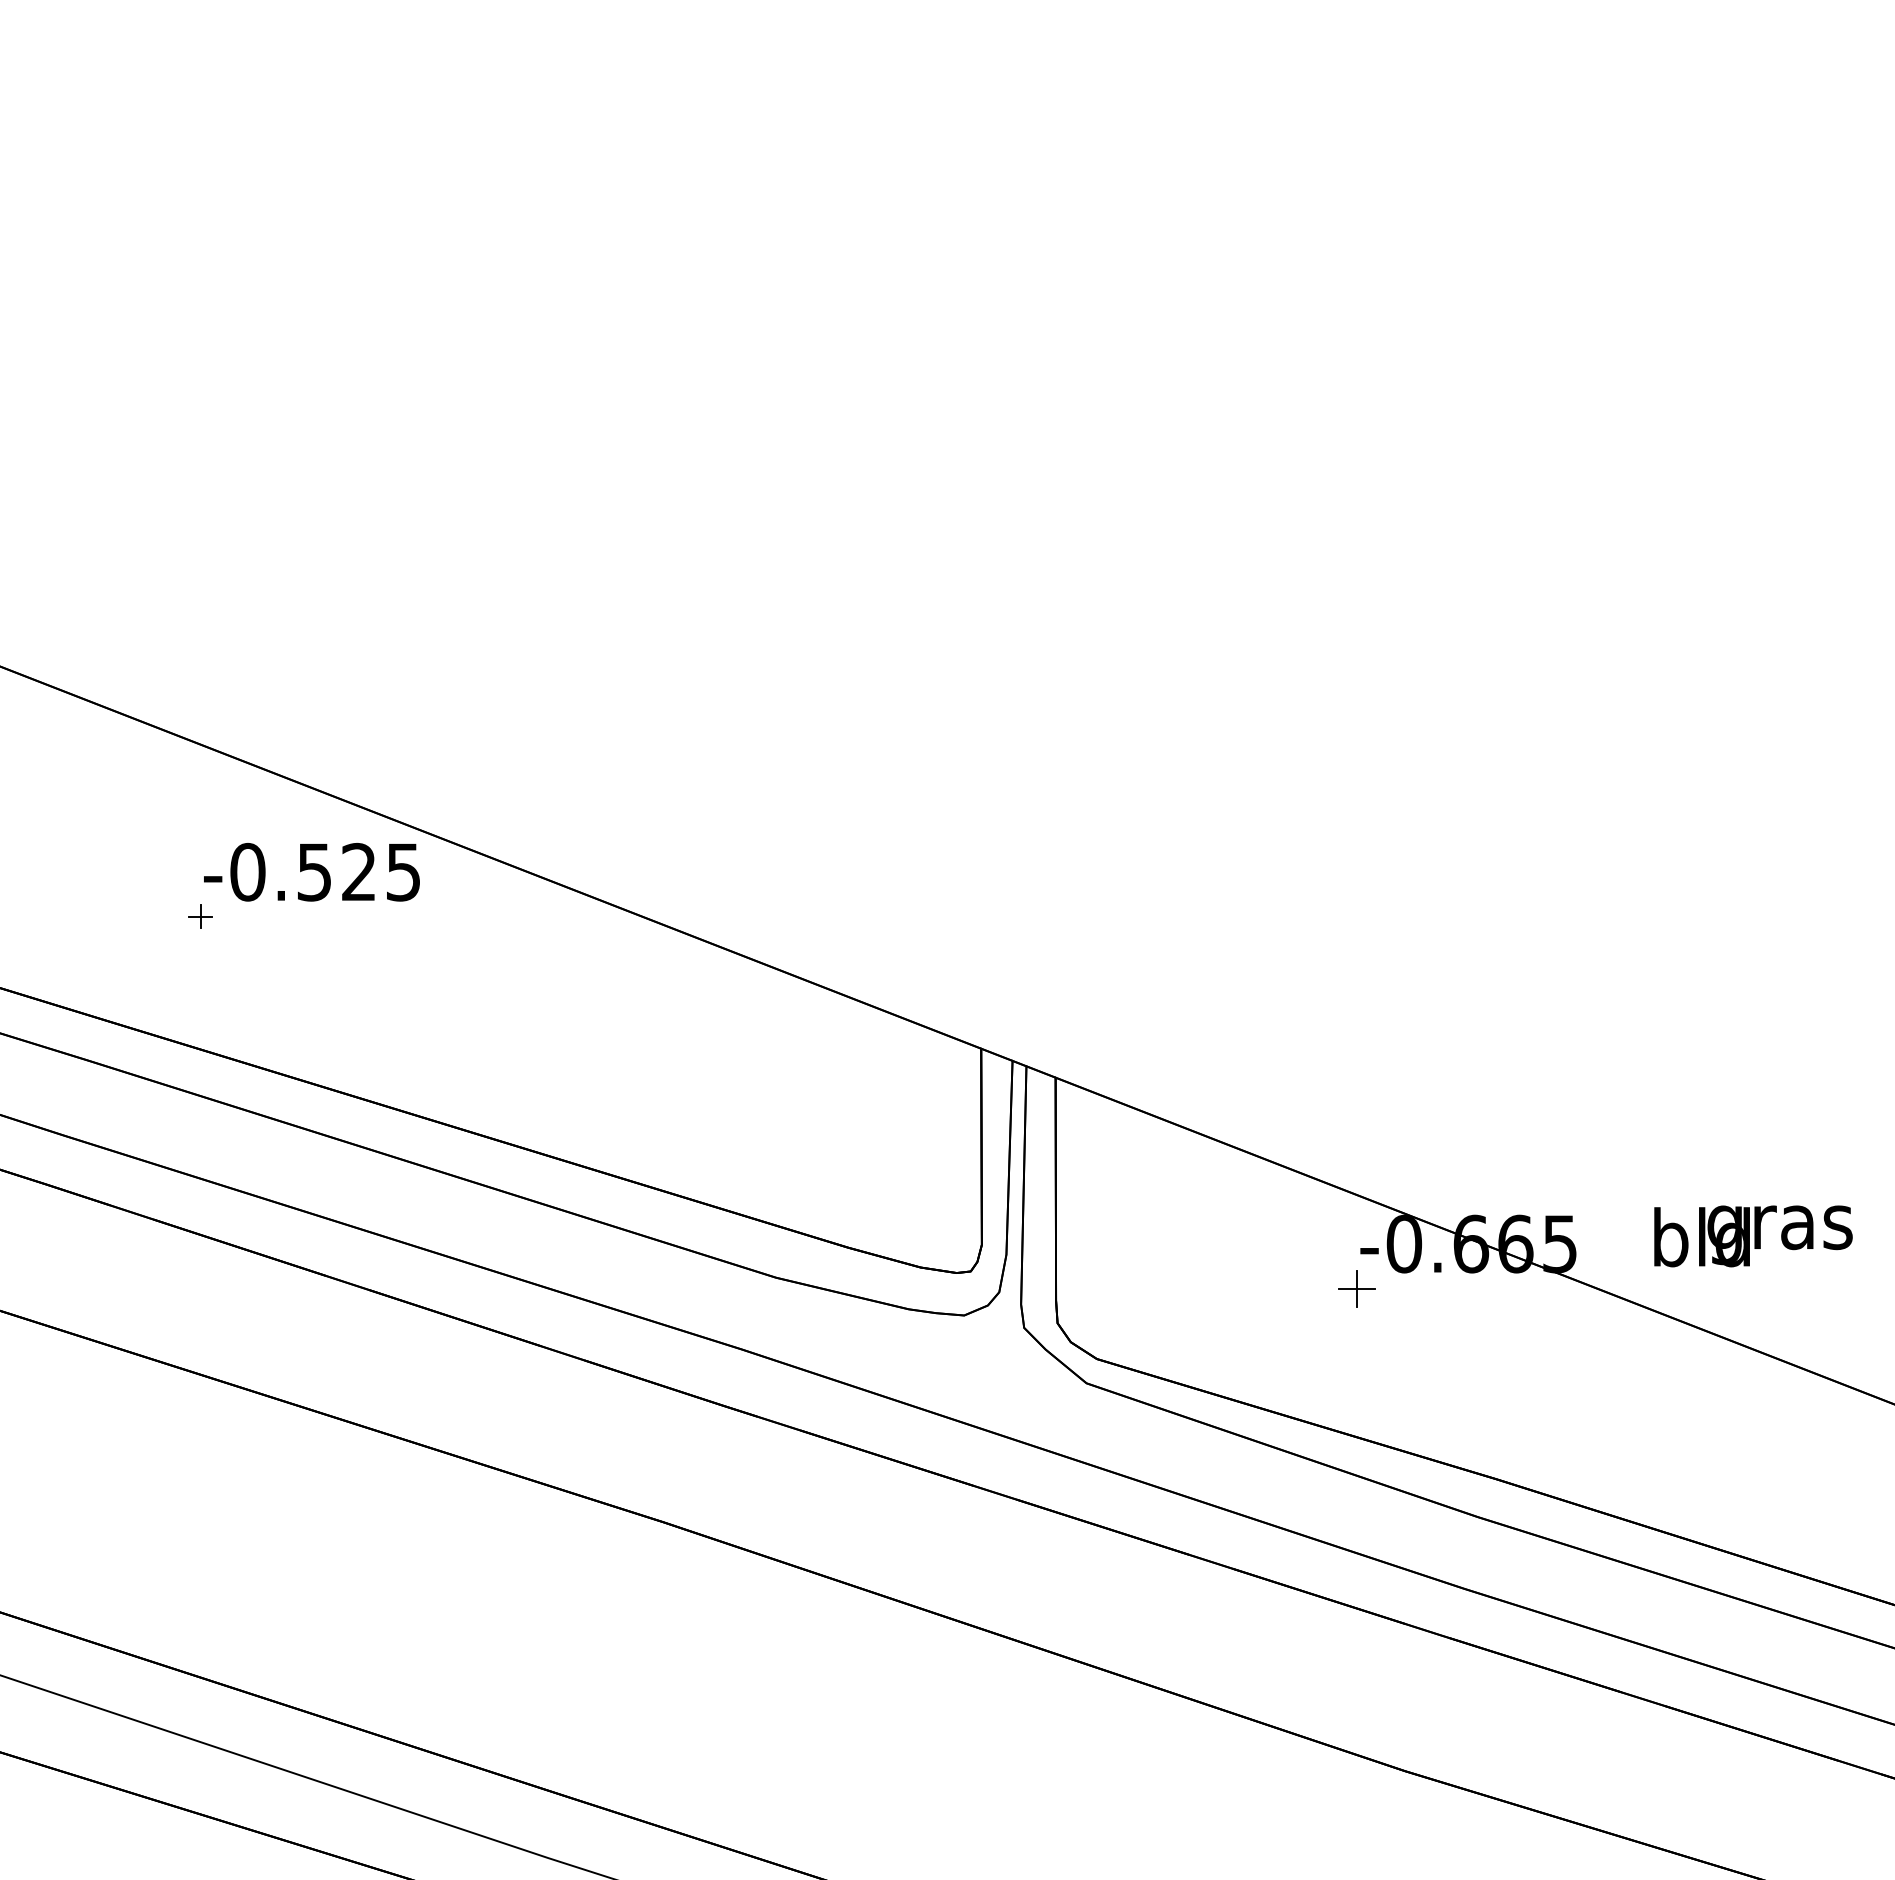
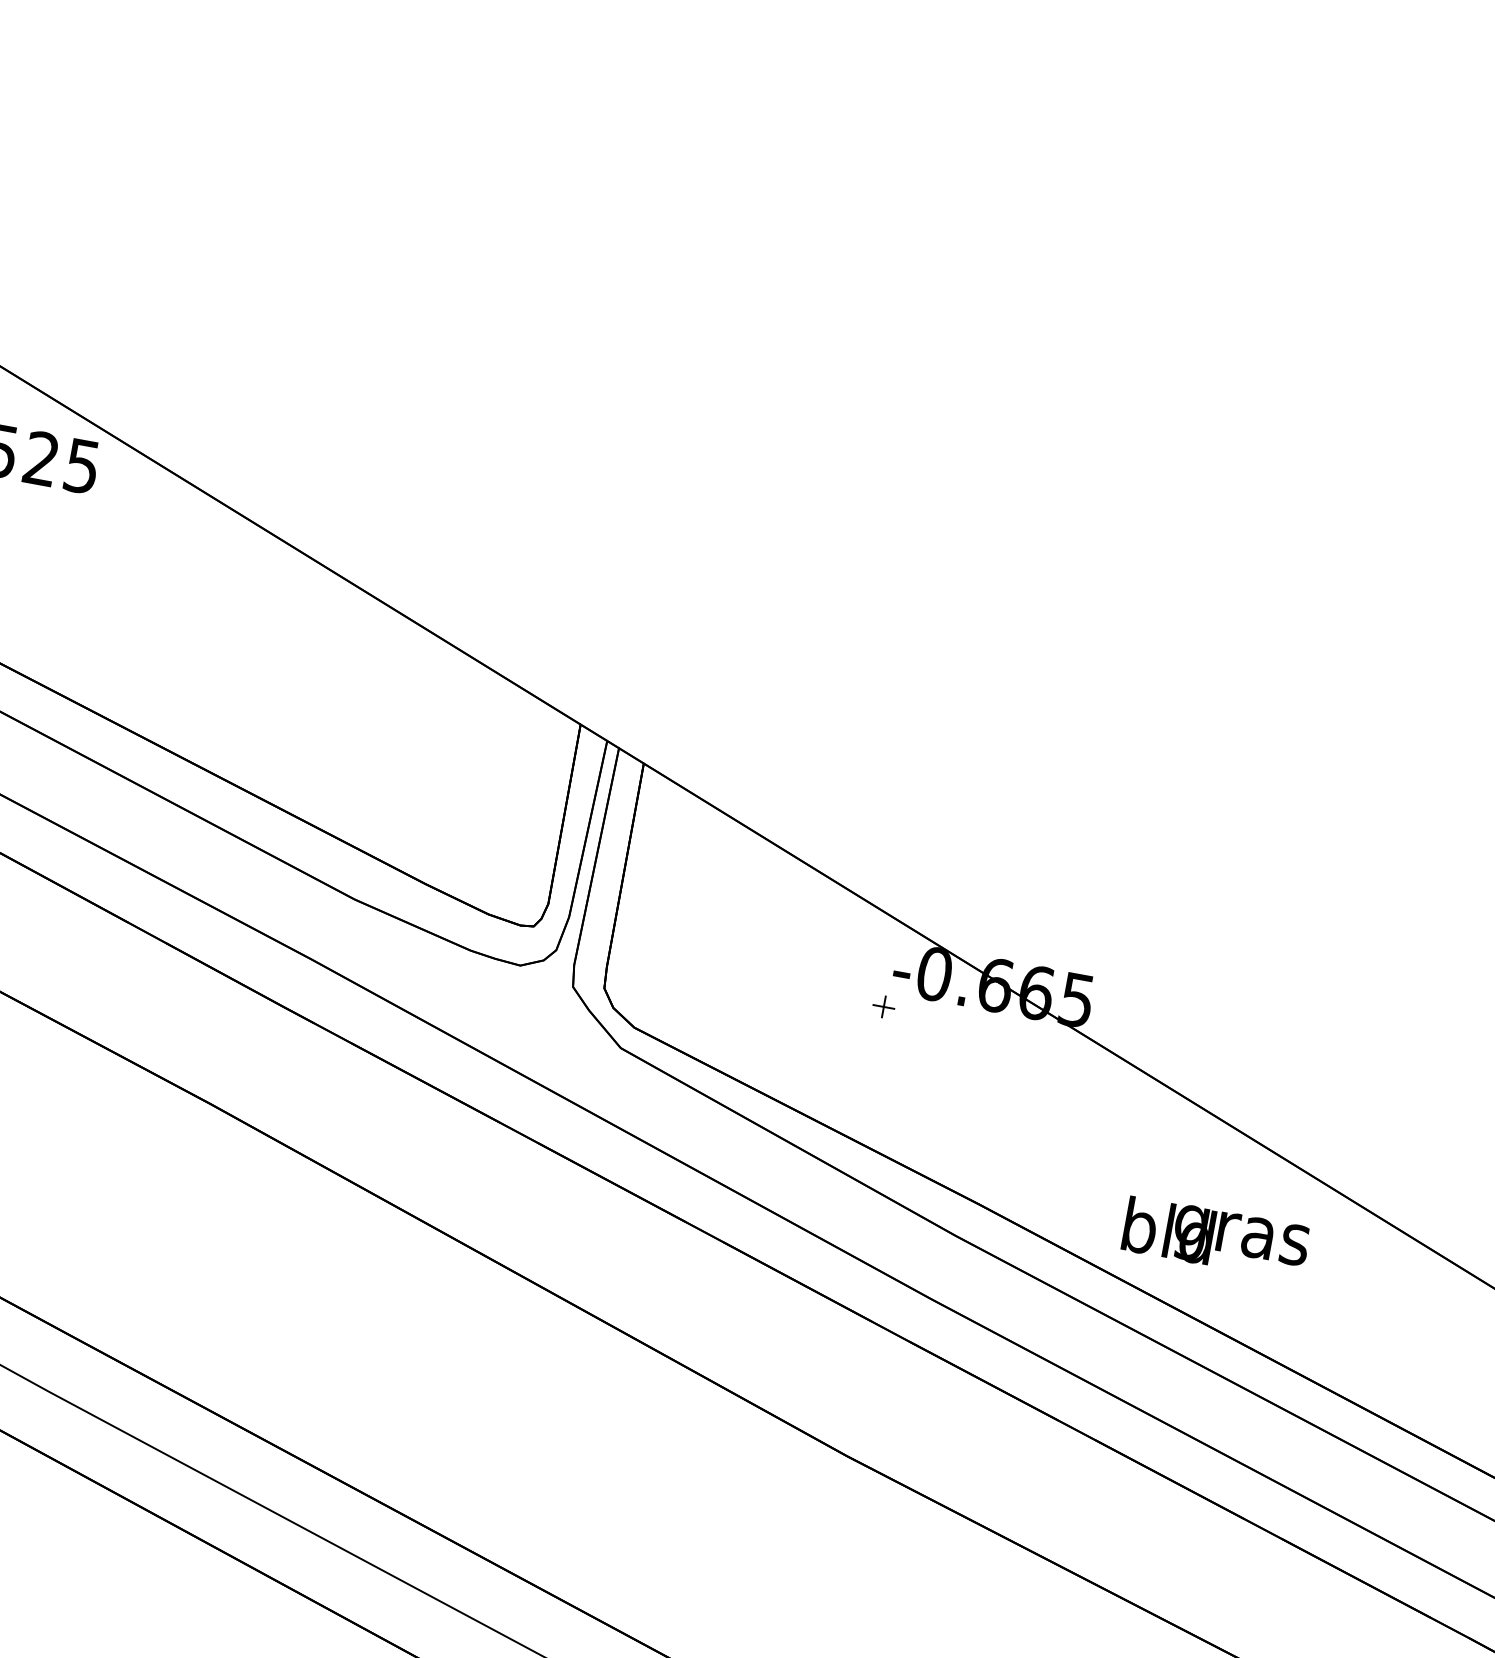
text: (1753, 1236) -> (1216, 1238), moved
part: (1356, 1288) -> (883, 1006), size x0.62

